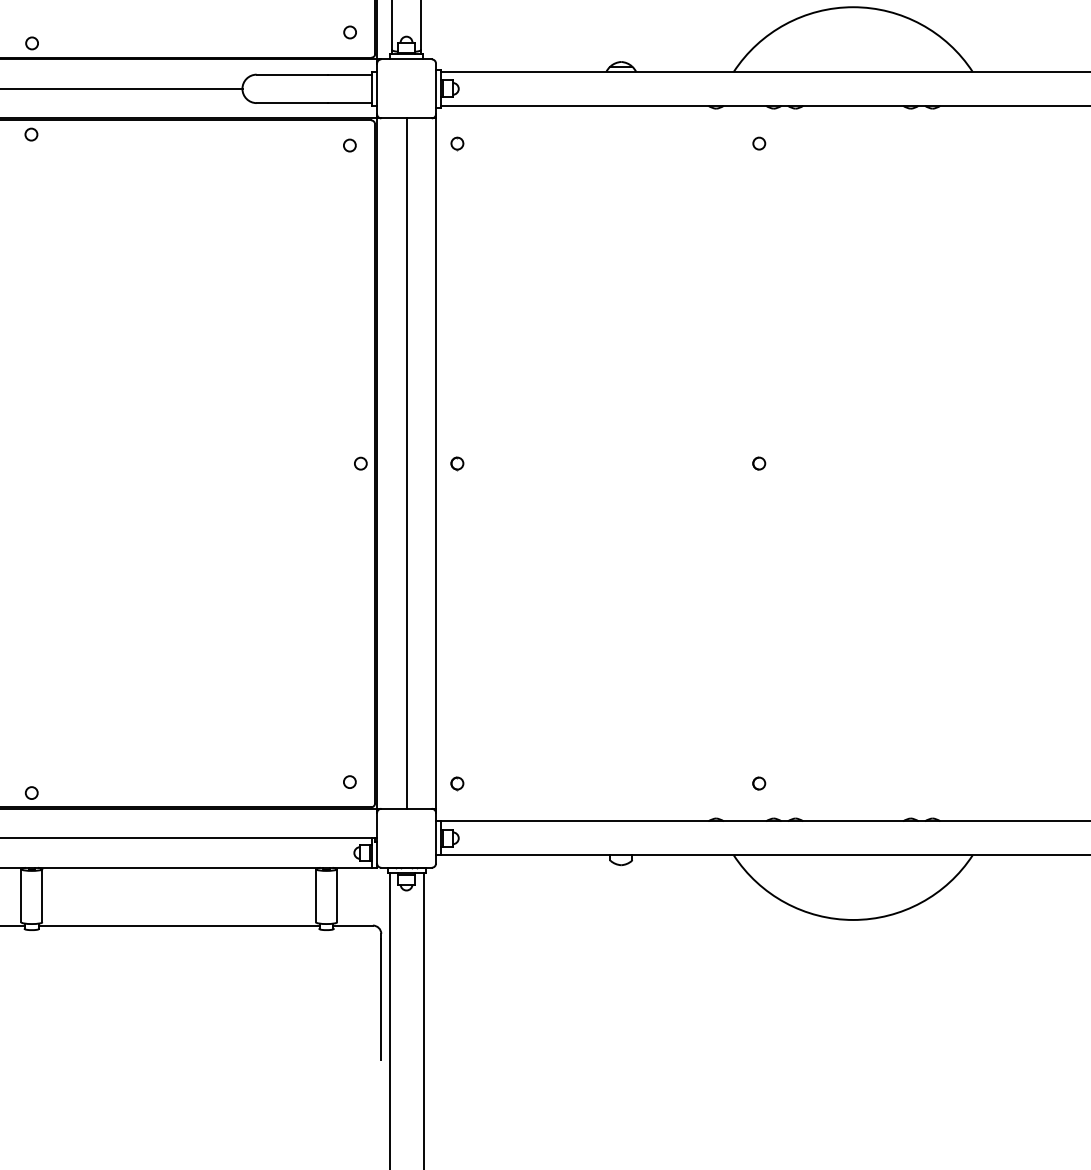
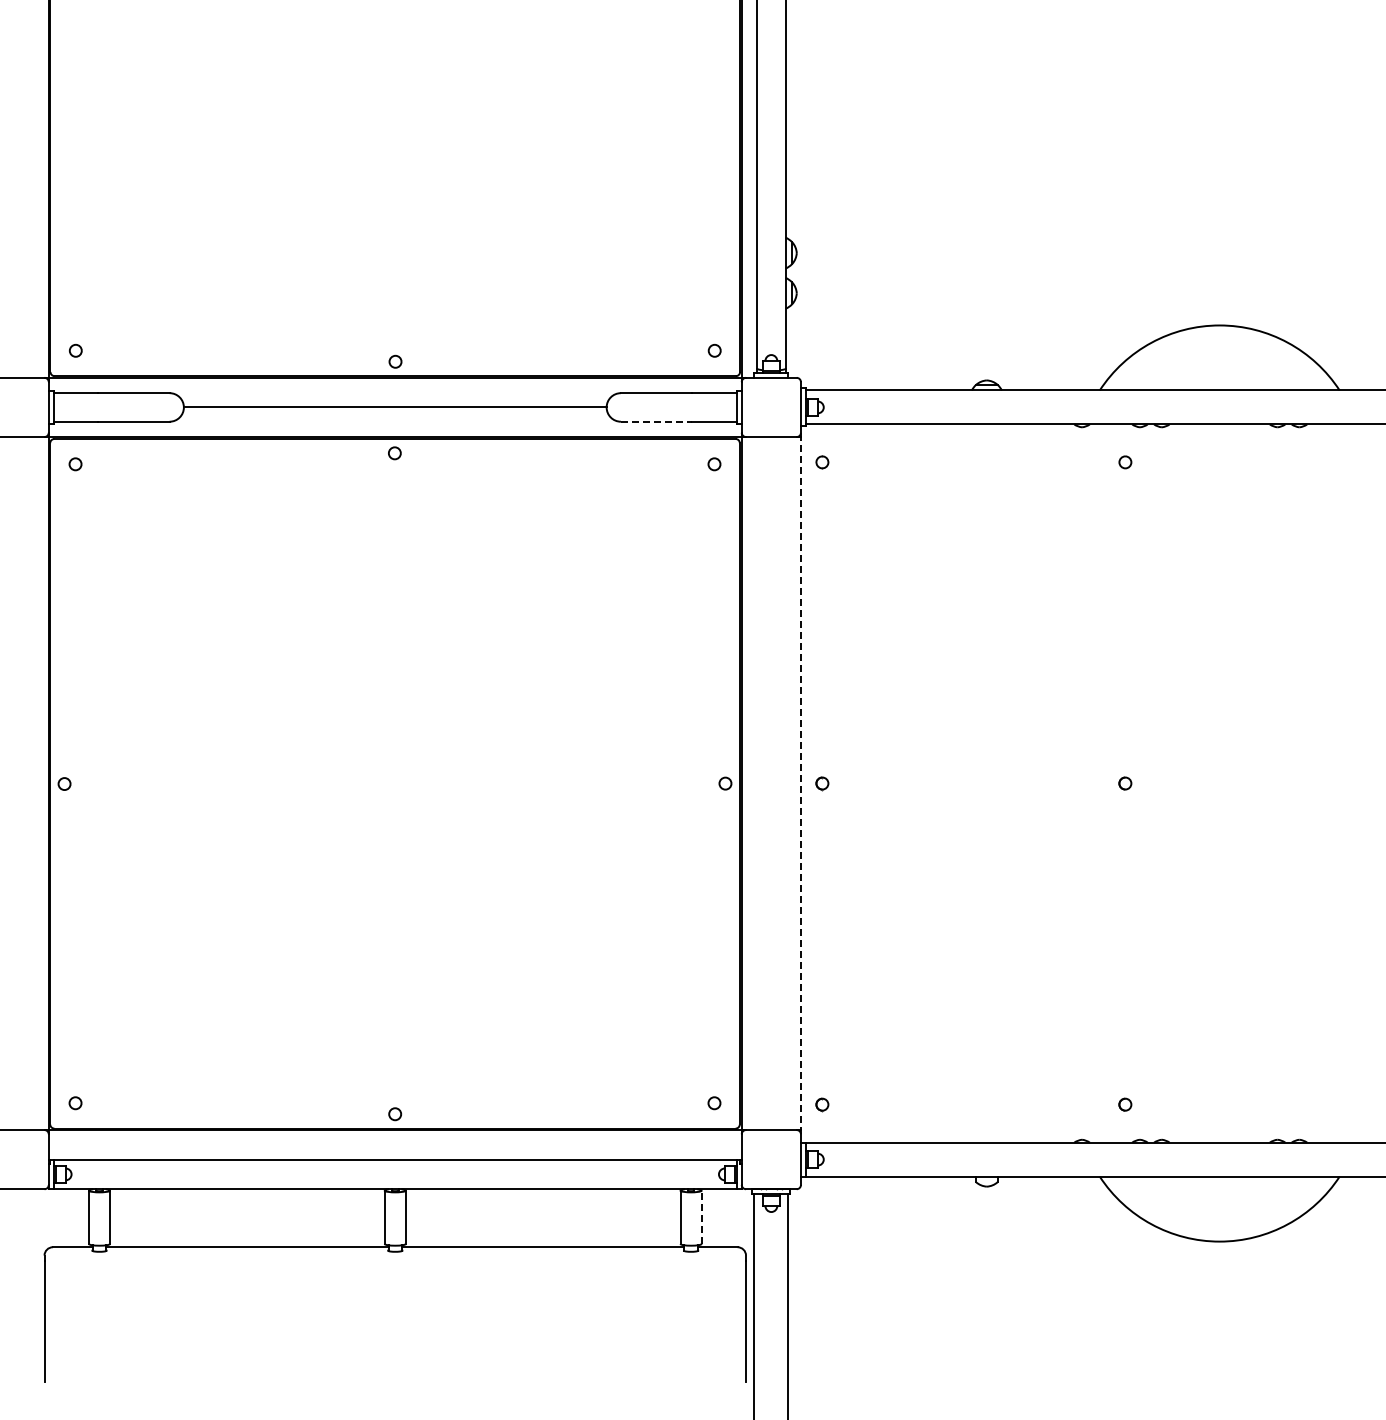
line: (292, 102) -> (656, 421), solid -> dashed
line: (406, 463) -> (771, 783), removed
line: (435, 463) -> (800, 783), solid -> dashed
line: (336, 895) -> (701, 1217), solid -> dashed

